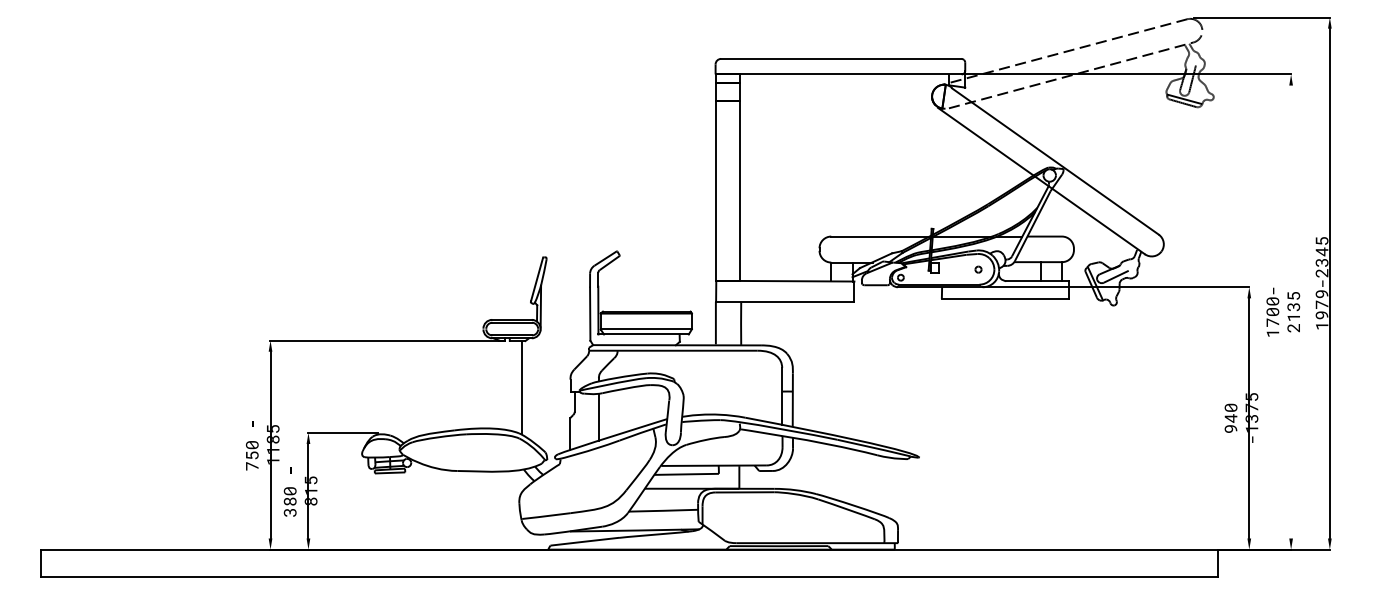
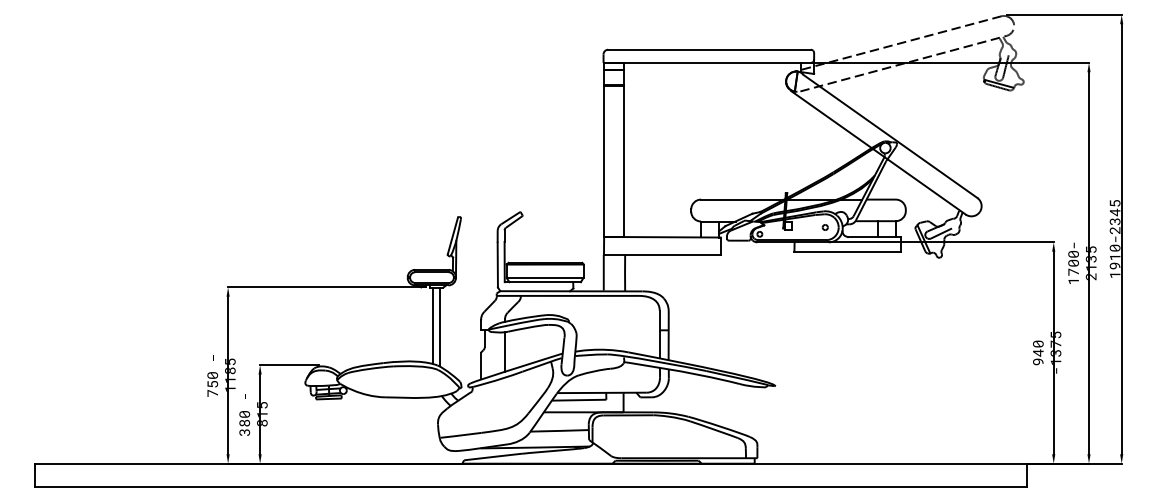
text: (1321, 299) -> (1114, 252), 1979-2345 -> 1910-2345
line: (1291, 312) -> (1089, 263), added
line: (514, 385) -> (433, 325), added

